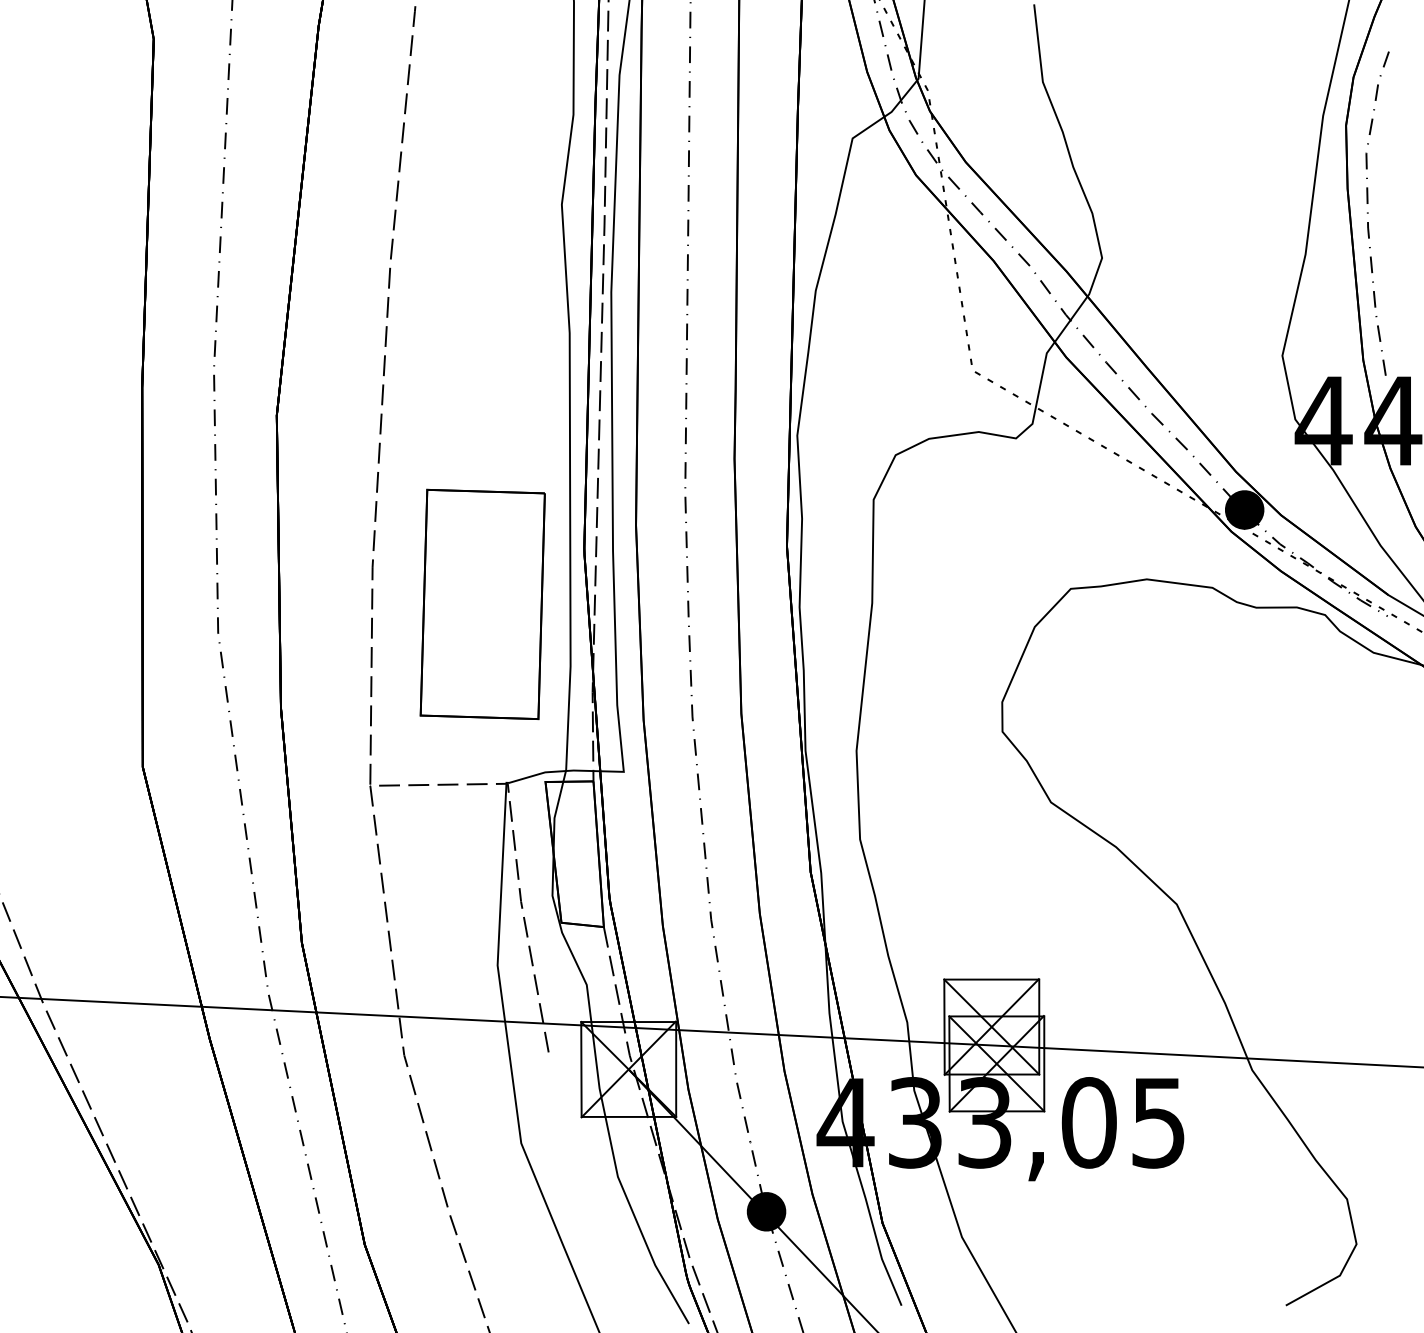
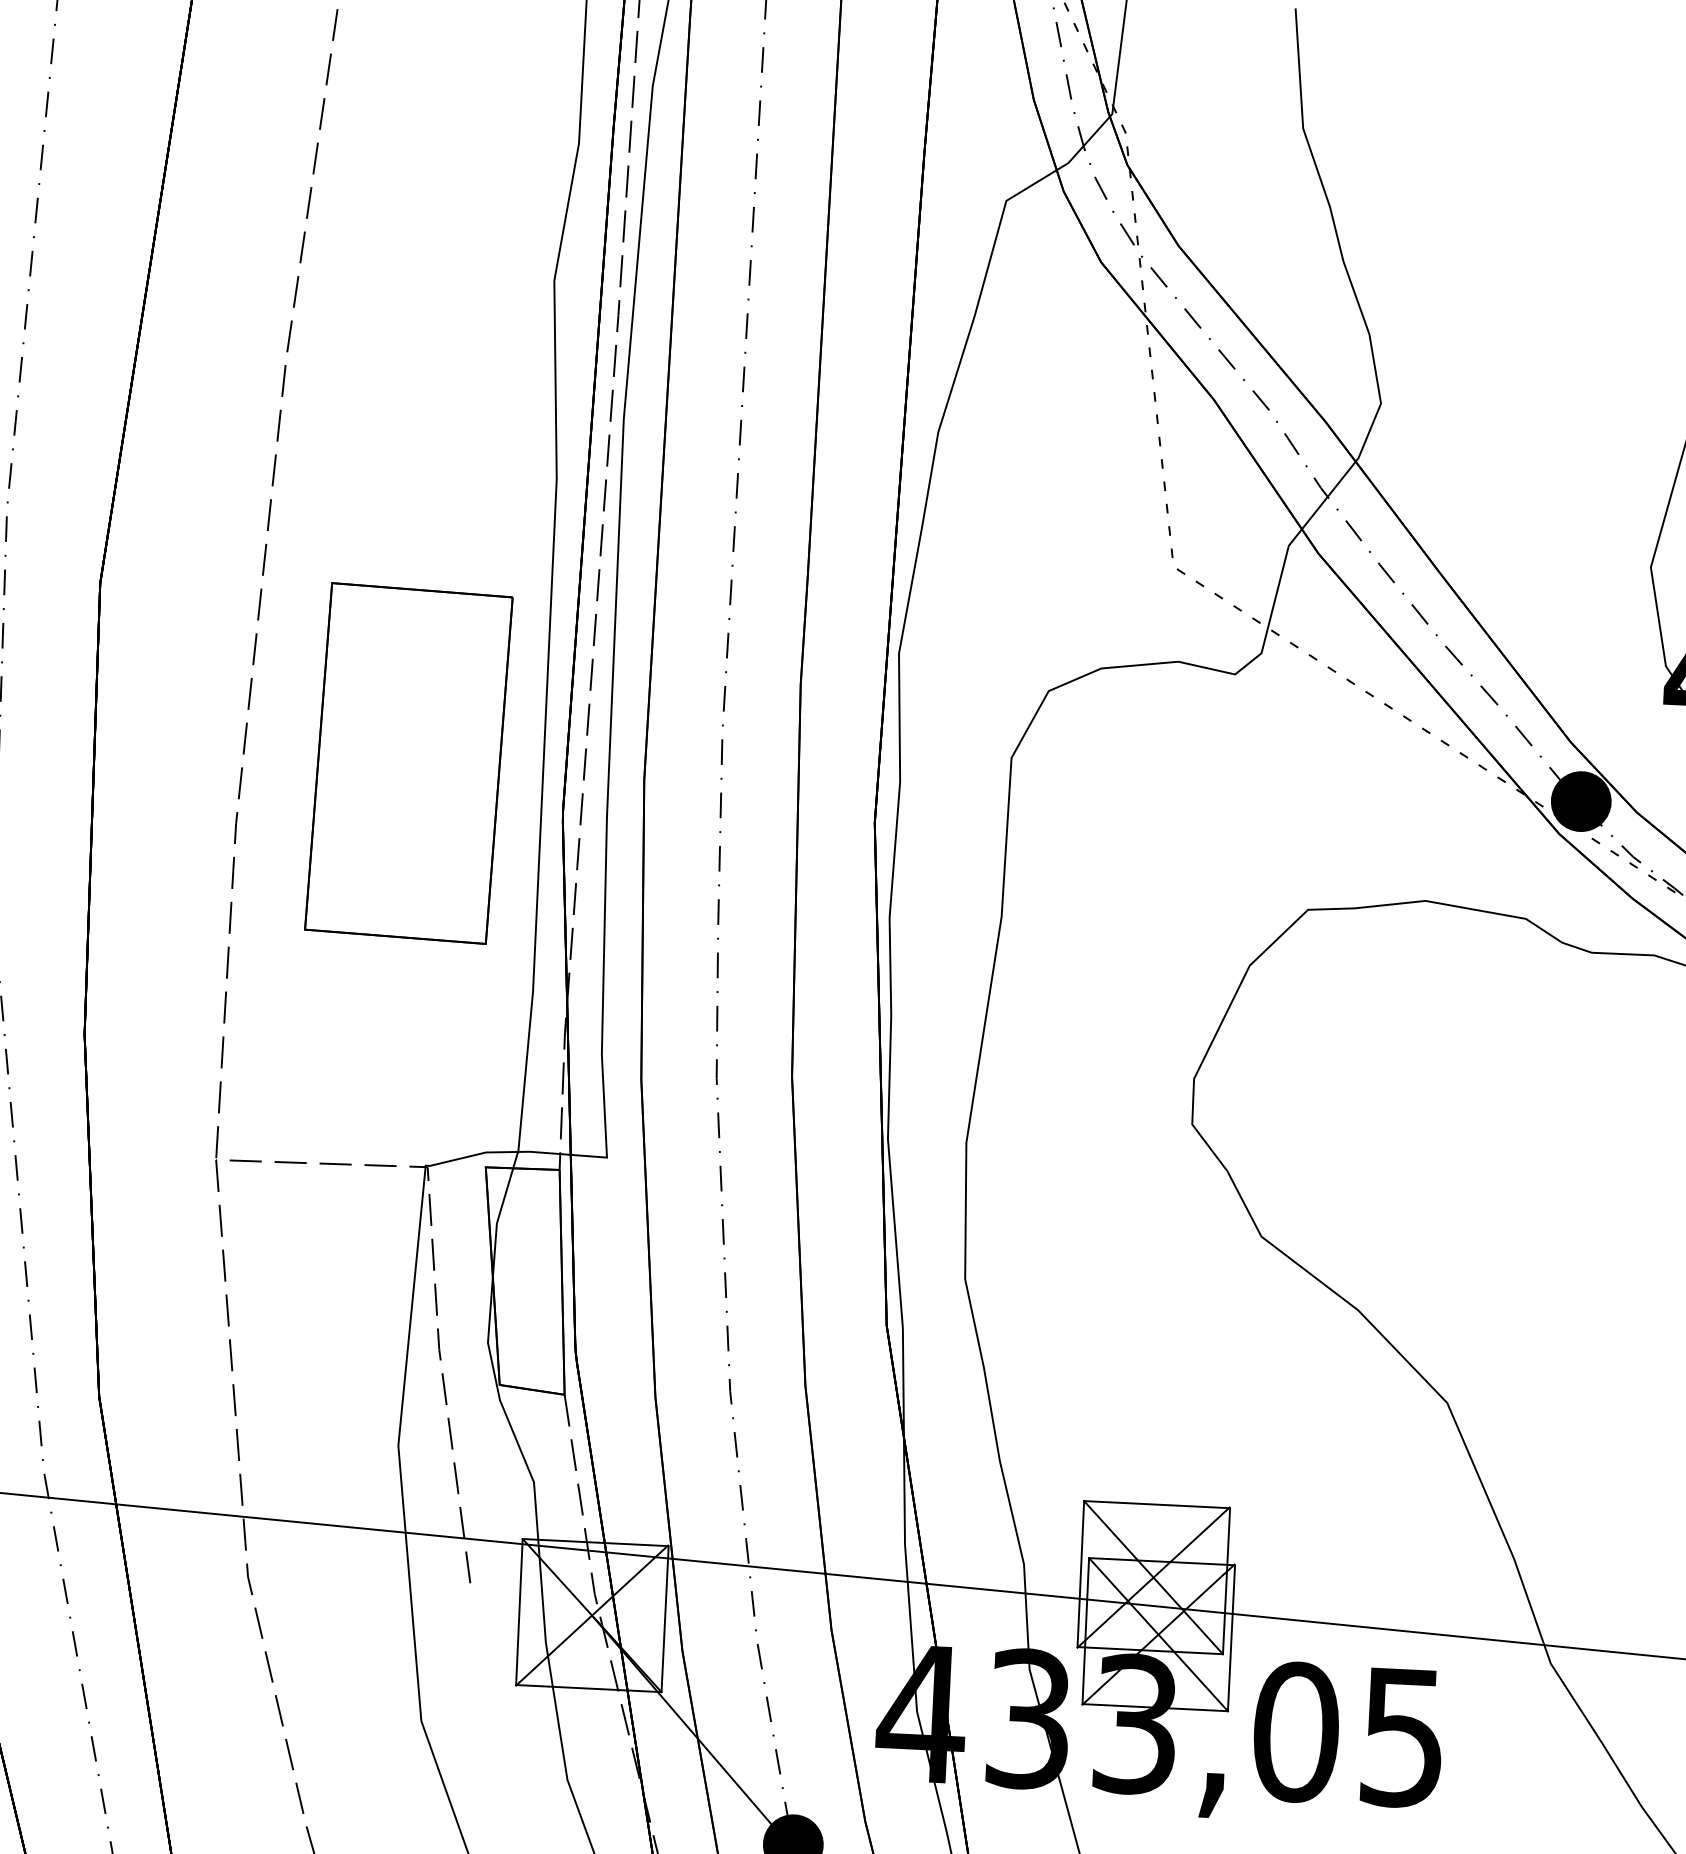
part: (482, 604) -> (408, 763), moved

